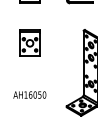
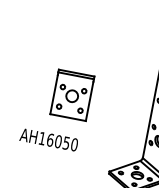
part: (29, 42) -> (71, 94), moved

